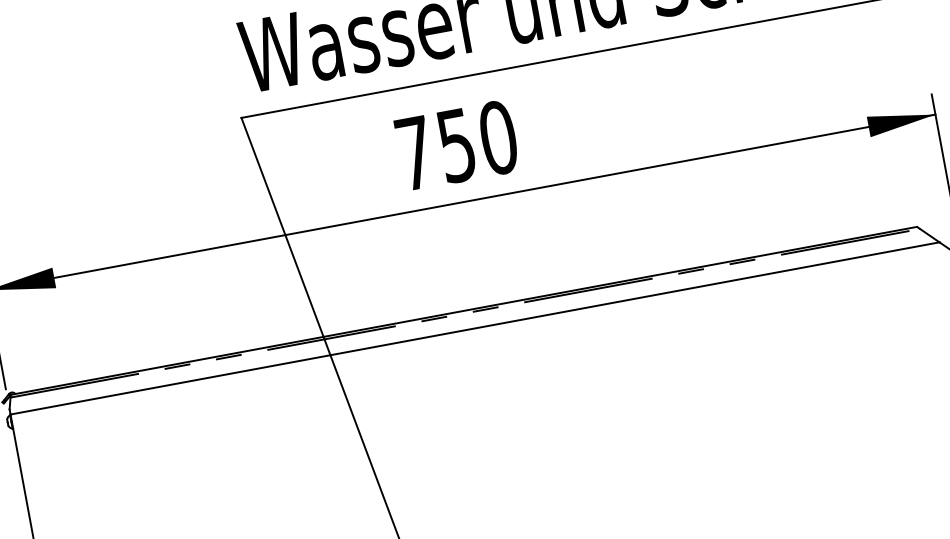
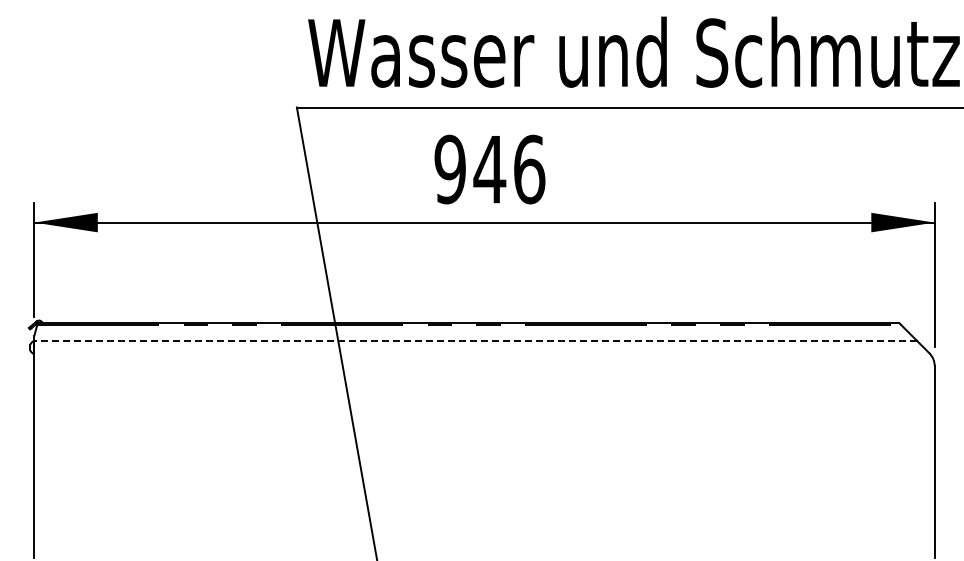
text: (456, 145) -> (489, 169), 750 -> 946
line: (474, 328) -> (475, 340), solid -> dashed

